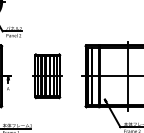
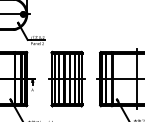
part: (47, 75) -> (66, 78), size x1.43

